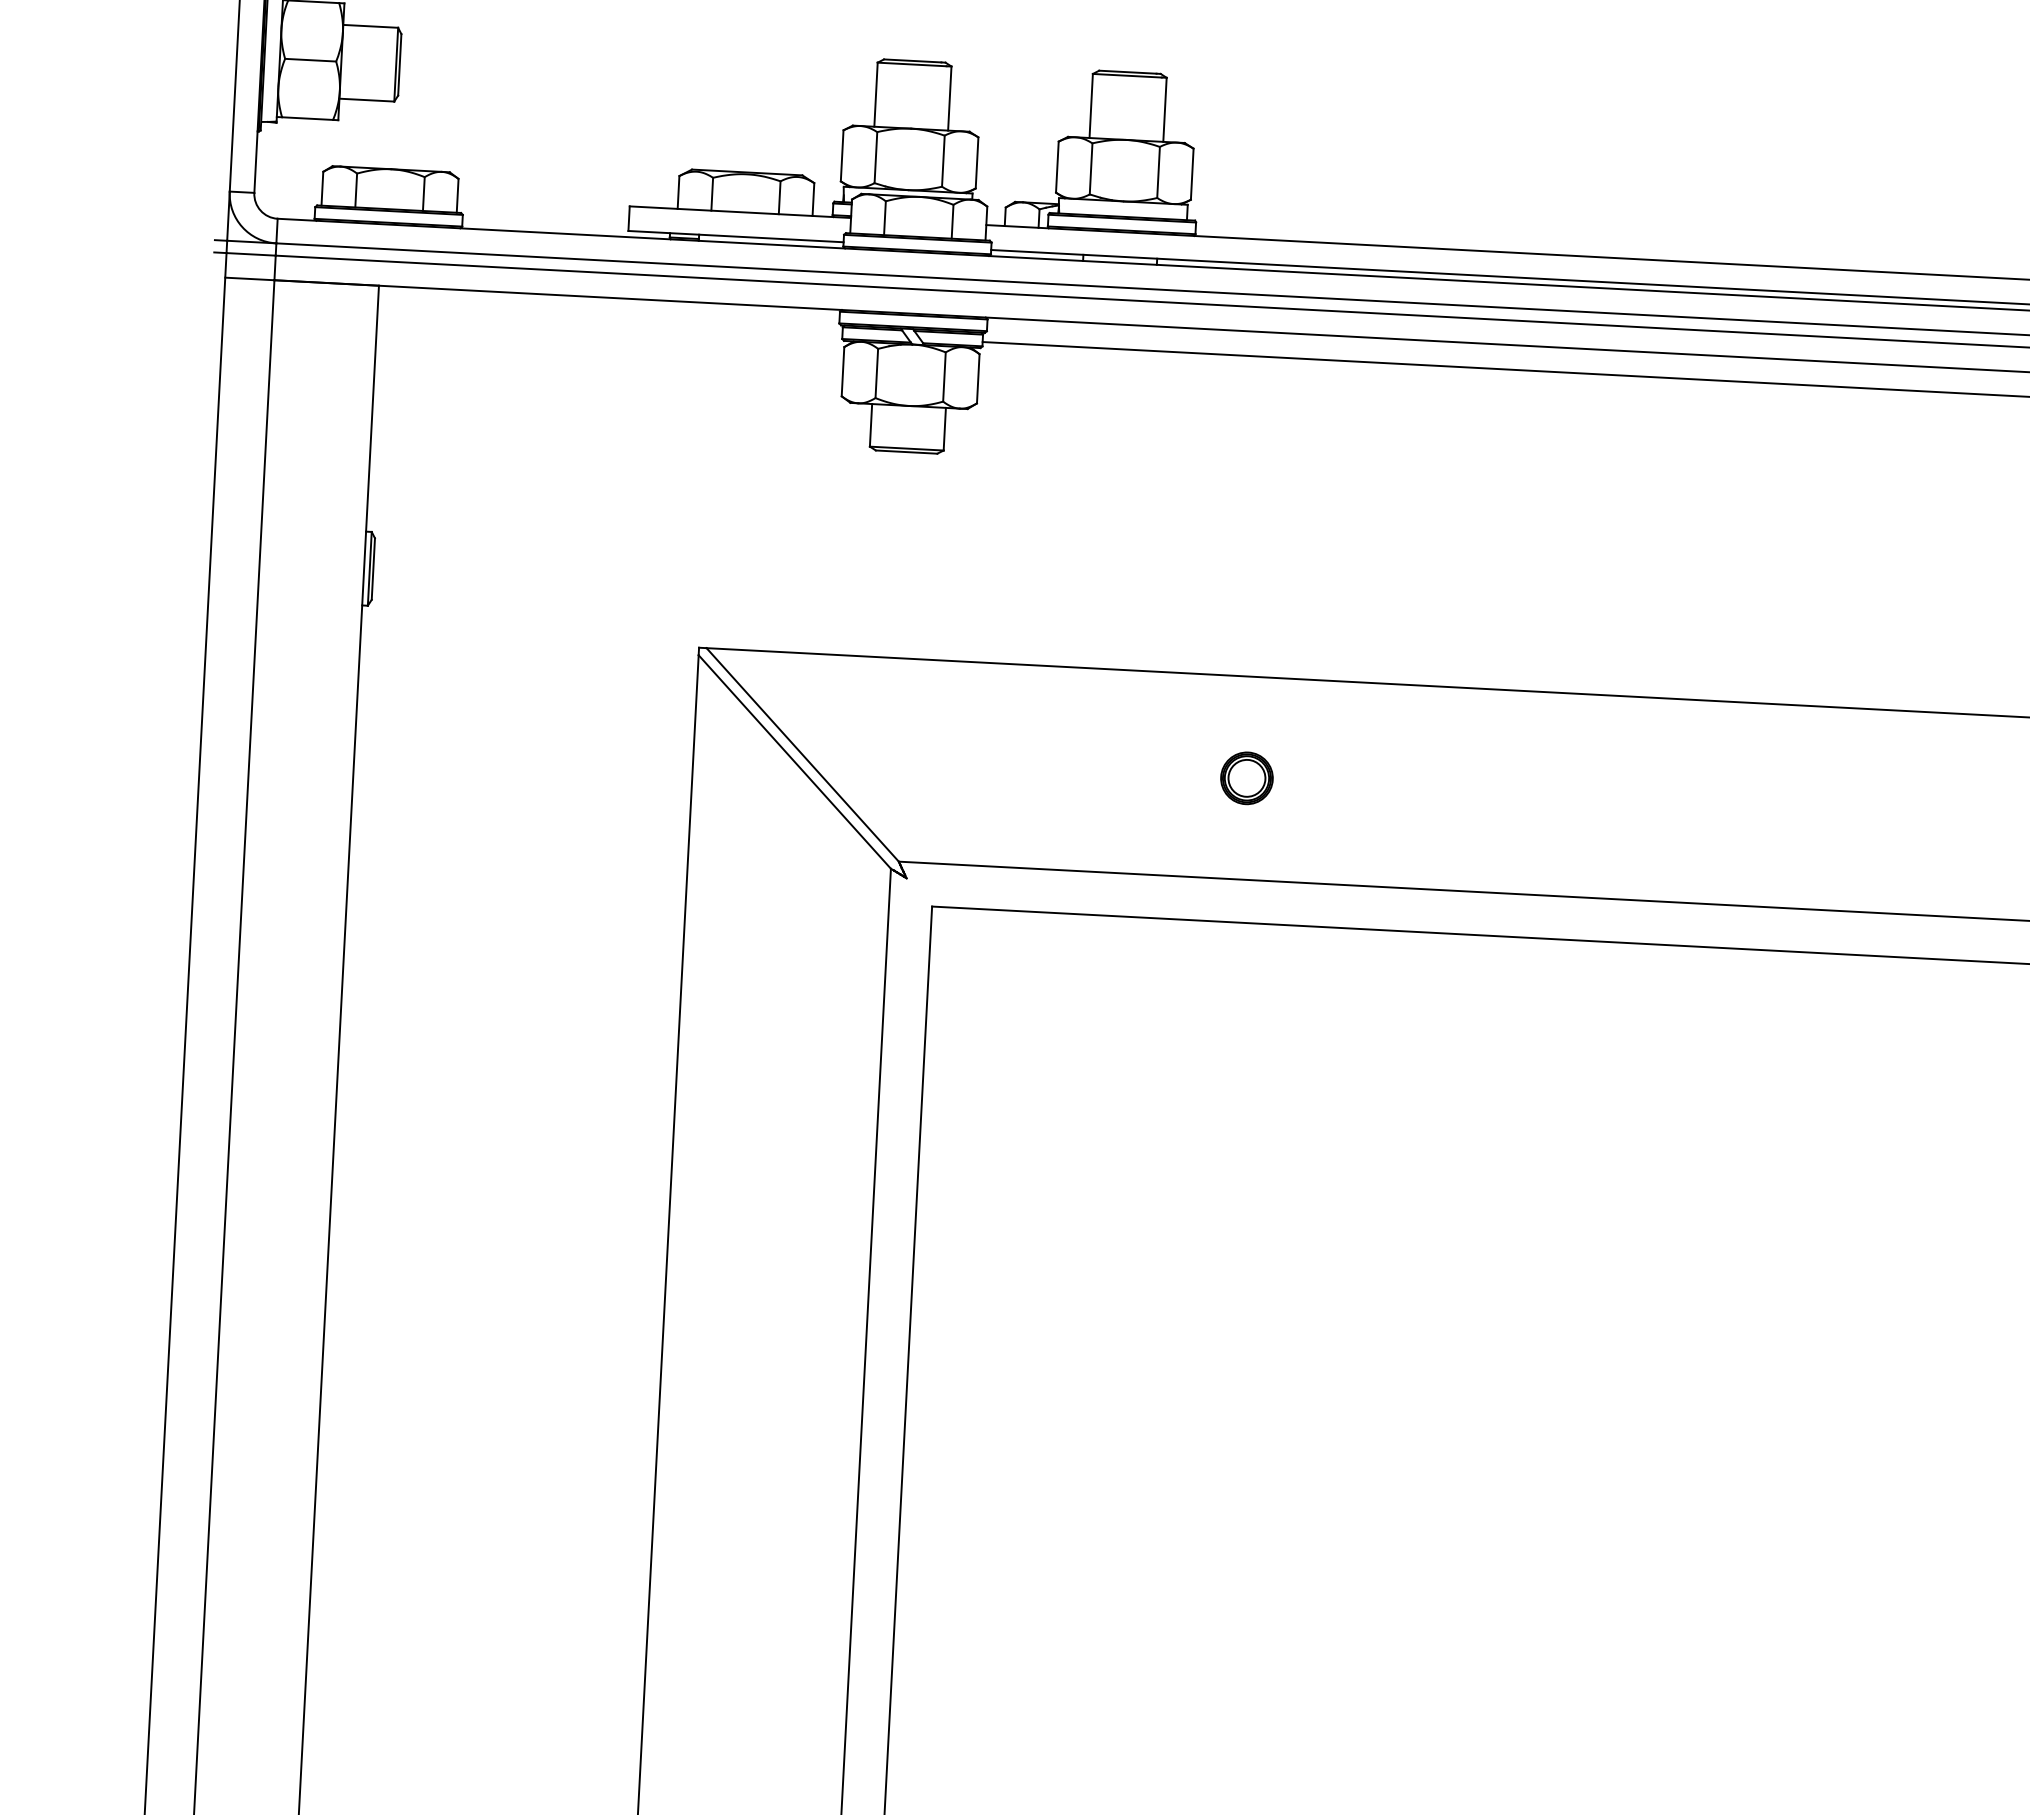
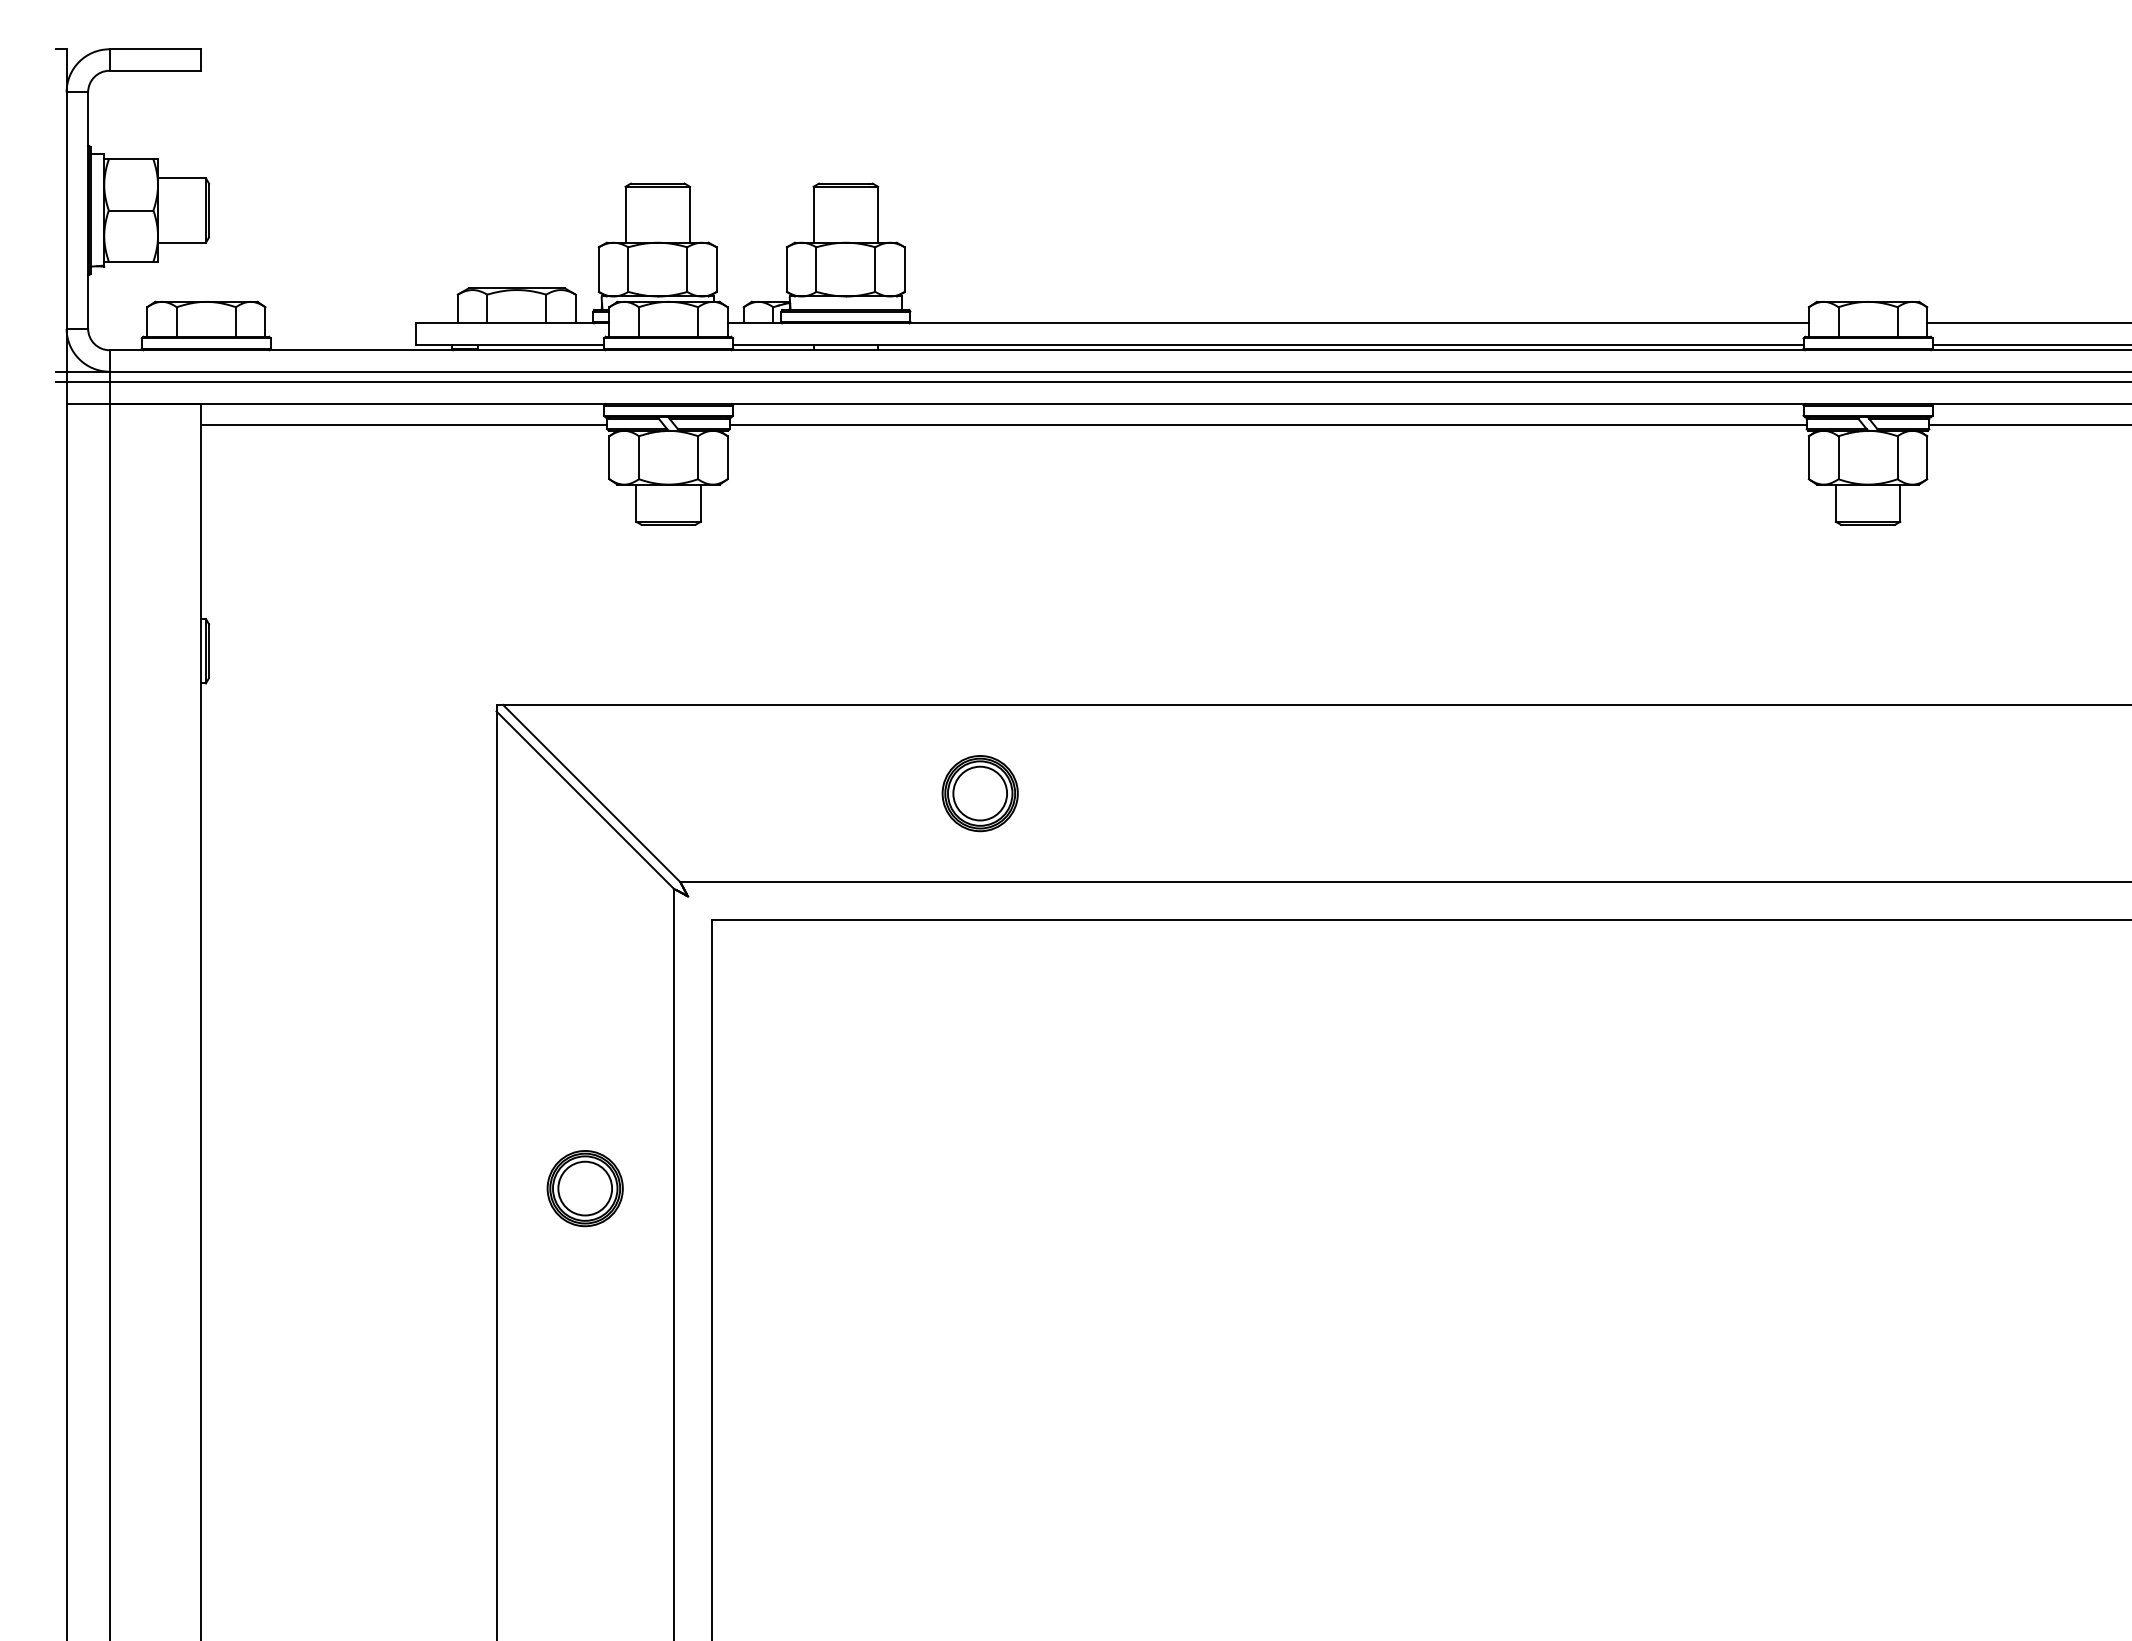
line: (609, 322) -> (403, 425), added
part: (1246, 778) -> (979, 793), size x1.67
part: (770, 1206) -> (584, 1188), added

